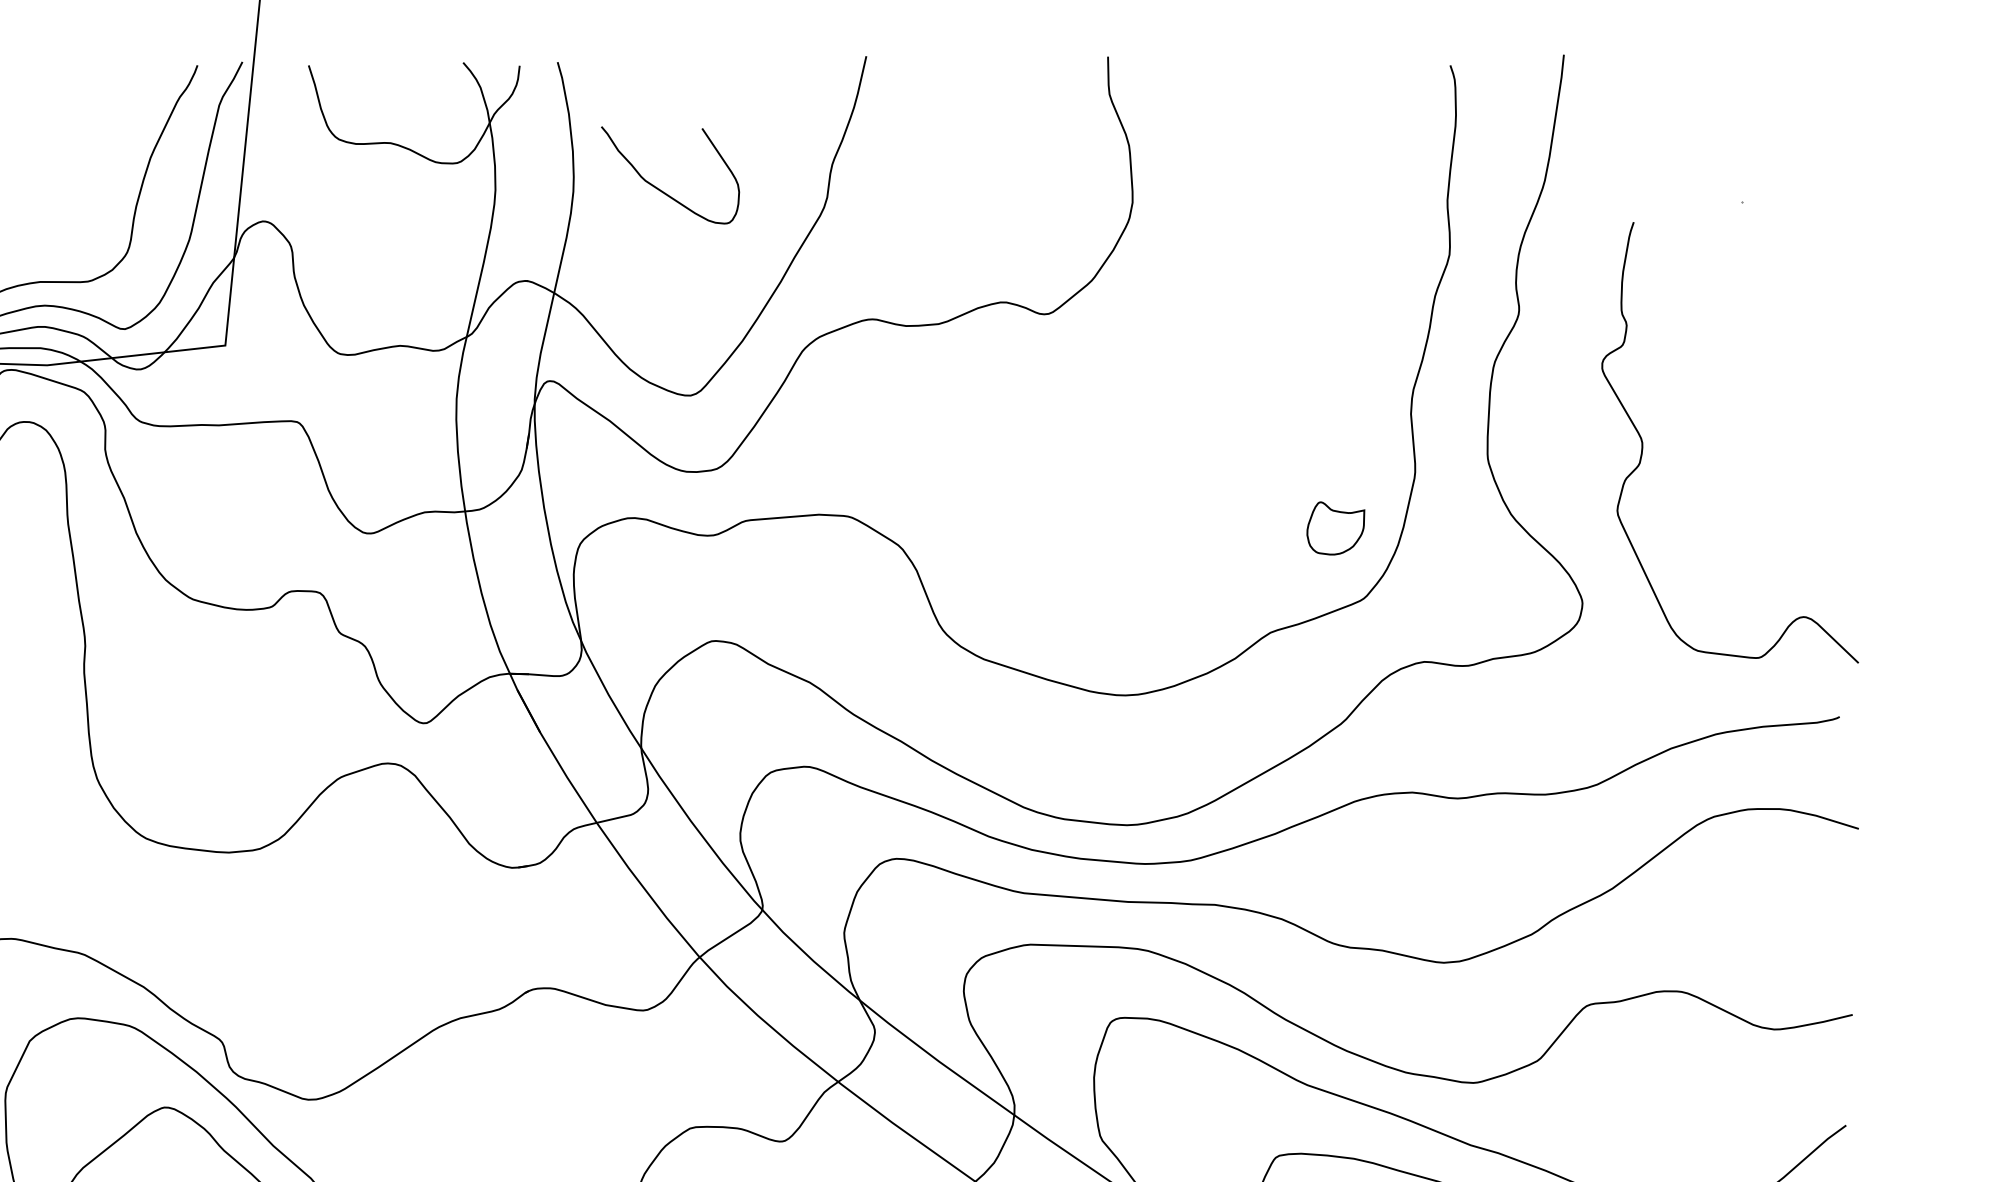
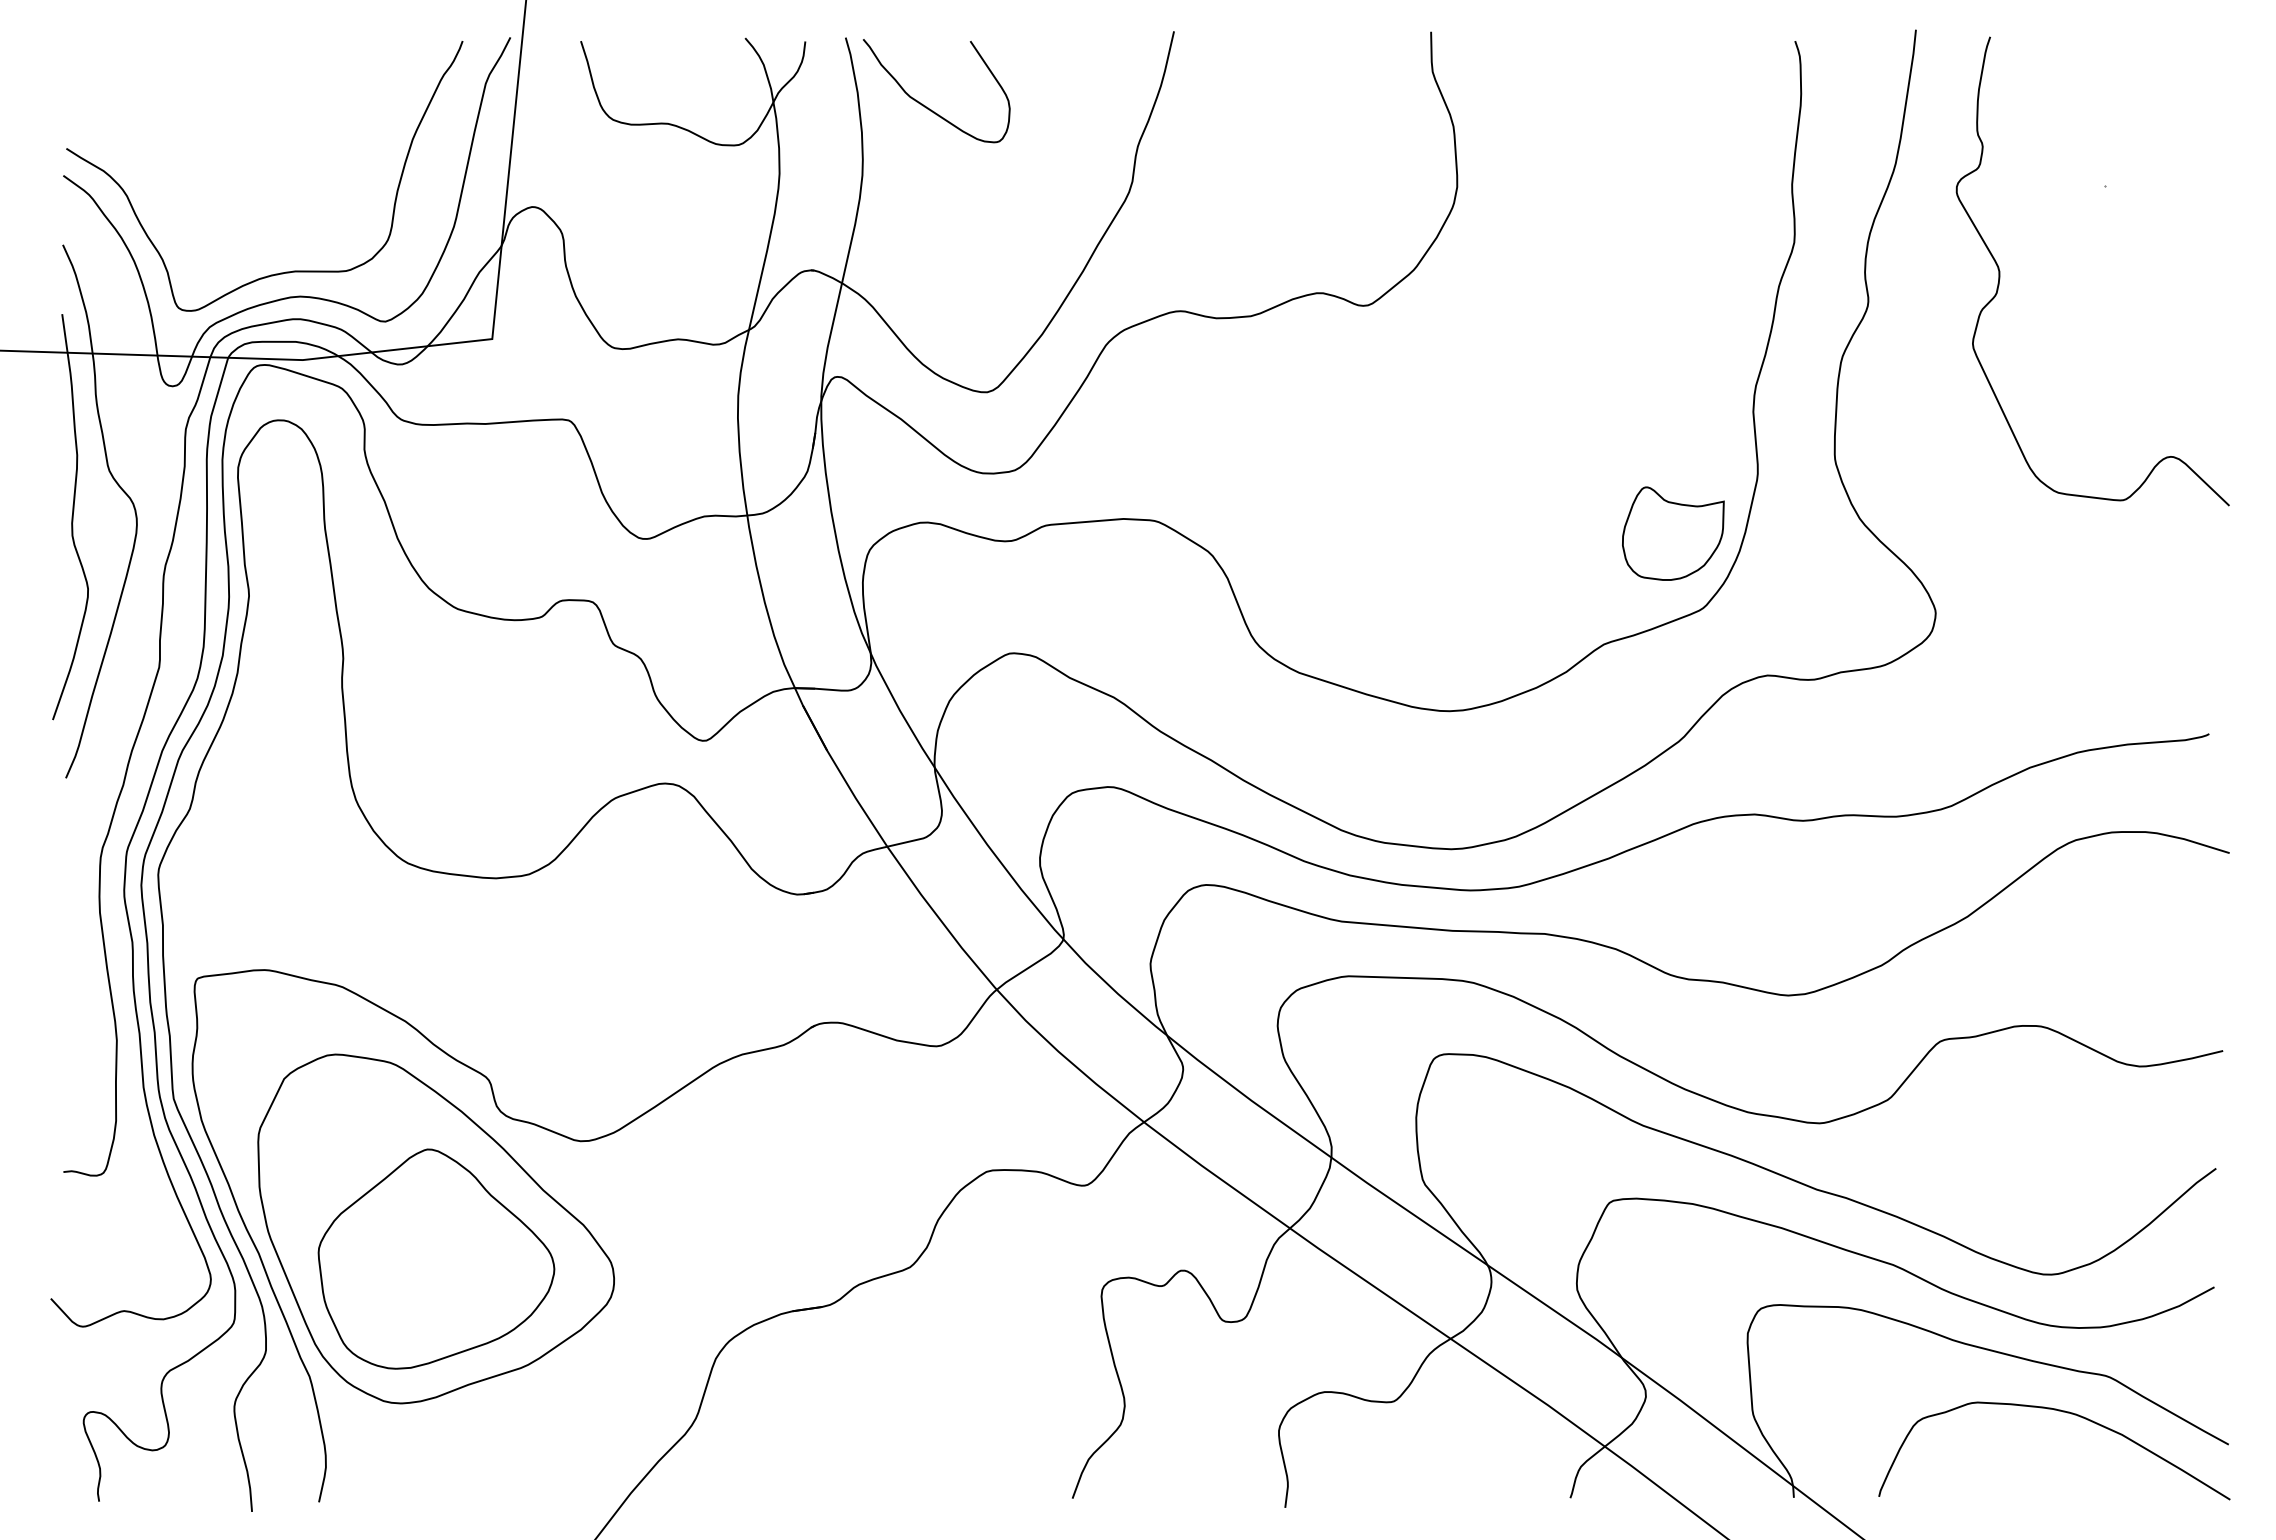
curve: (659, 188) -> (925, 105), moved
curve: (1643, 442) -> (2000, 271), moved
part: (1335, 528) -> (1673, 533), size x1.67

